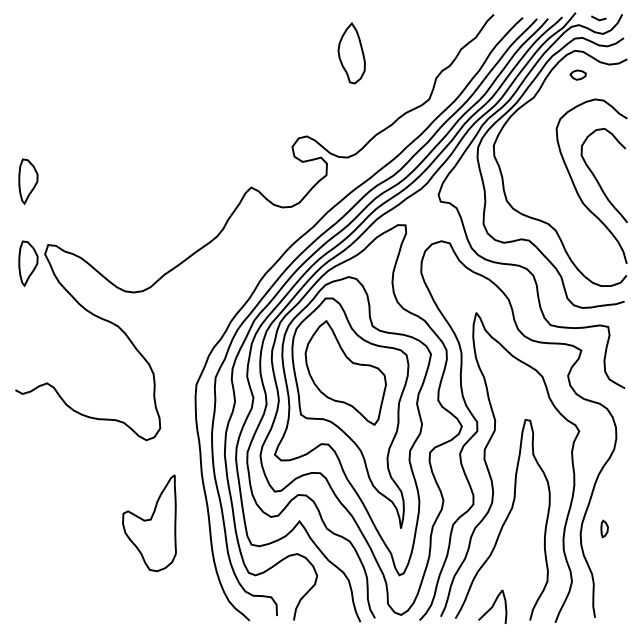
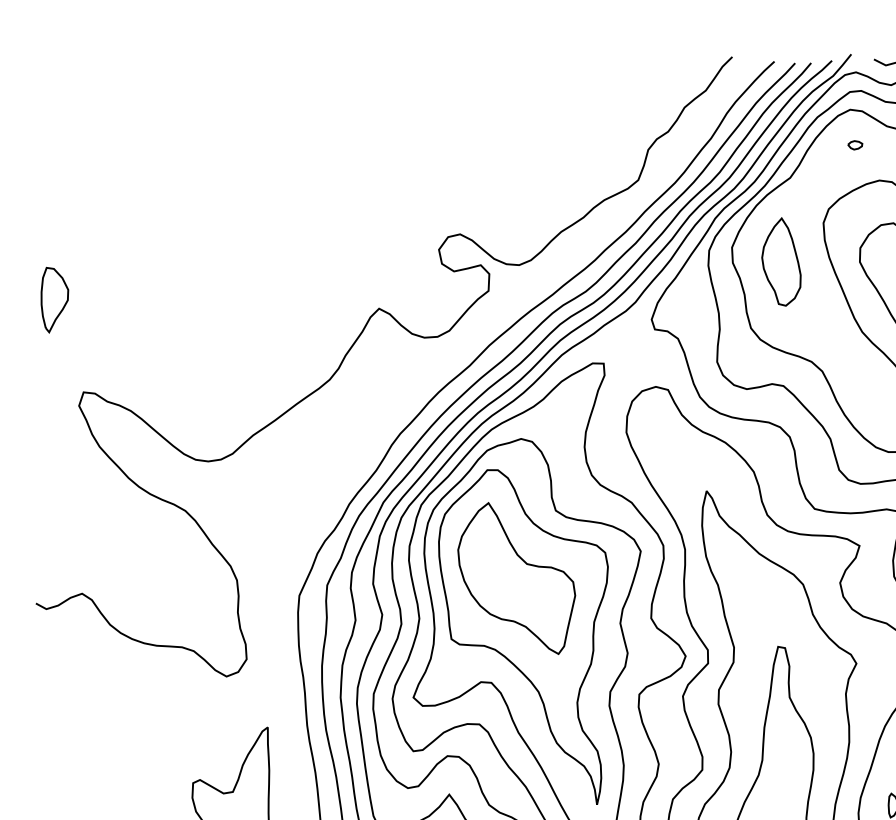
part: (351, 53) -> (781, 262), moved
part: (578, 75) -> (855, 145), size x0.62
part: (28, 263) -> (54, 419), removed

